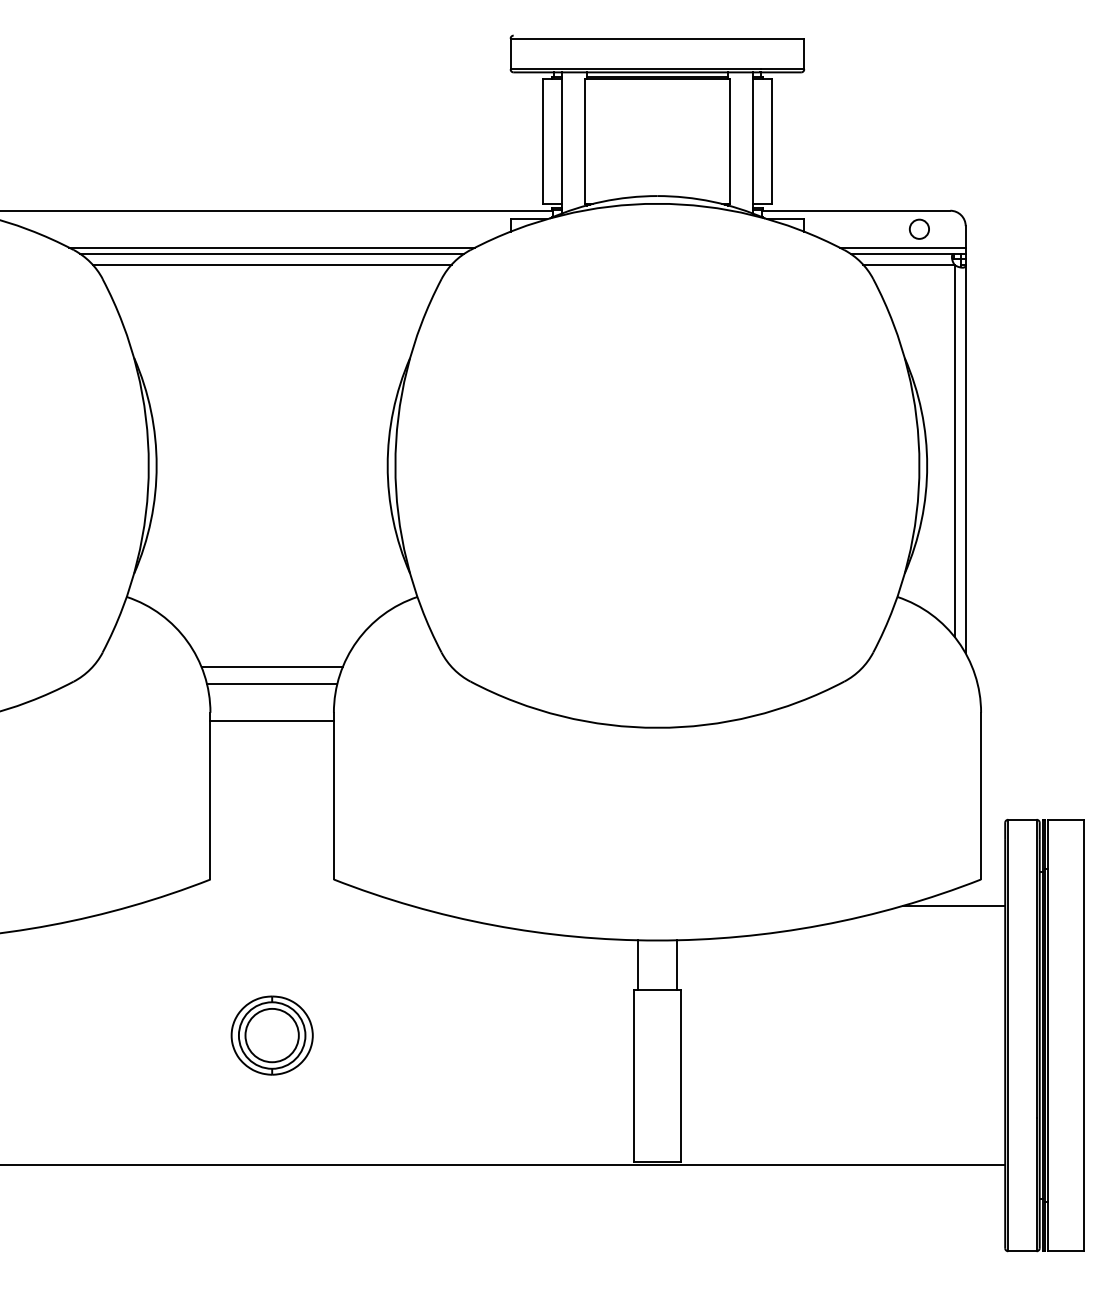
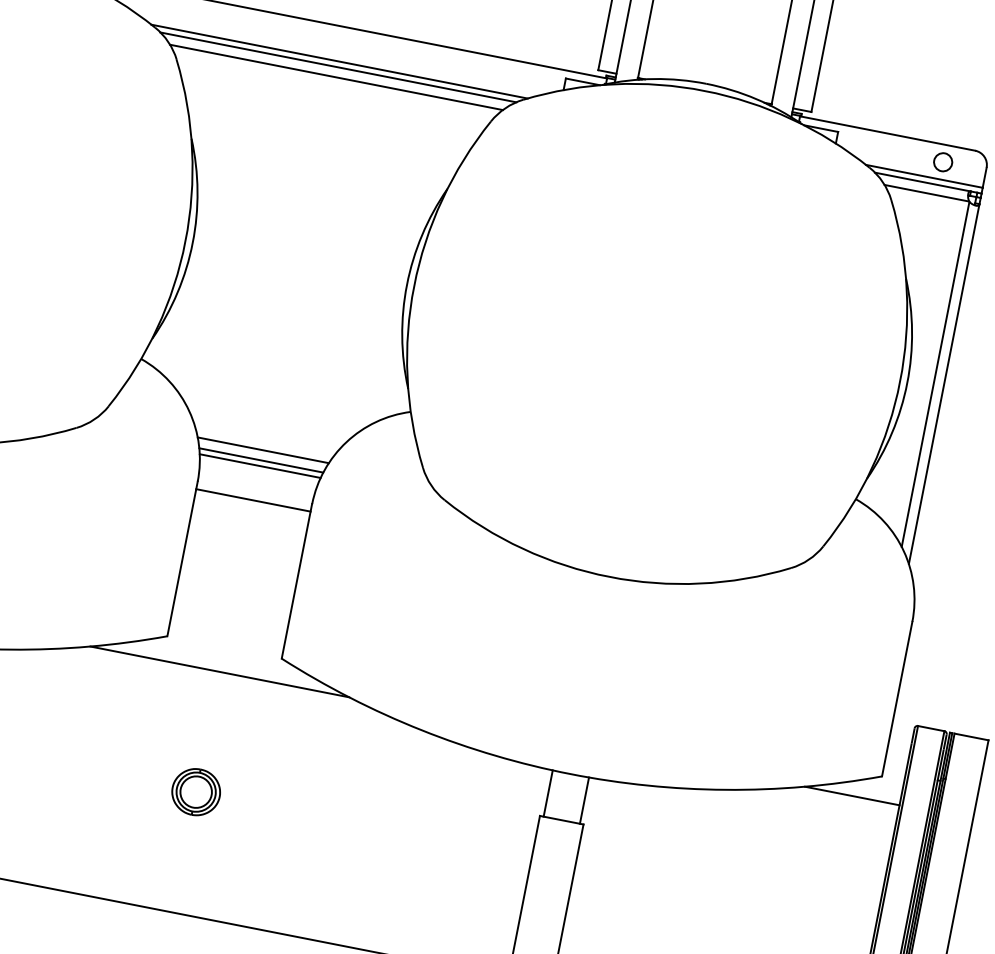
line: (271, 677) -> (260, 460), added
line: (271, 905) -> (219, 671), added
part: (271, 1035) -> (195, 792), size x0.62

